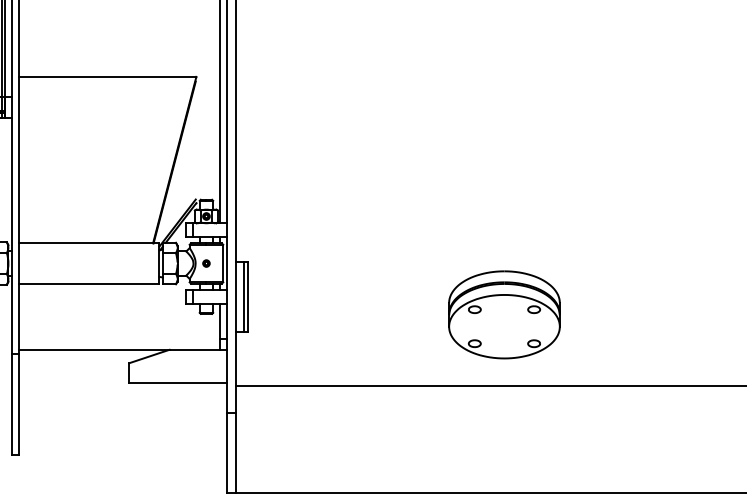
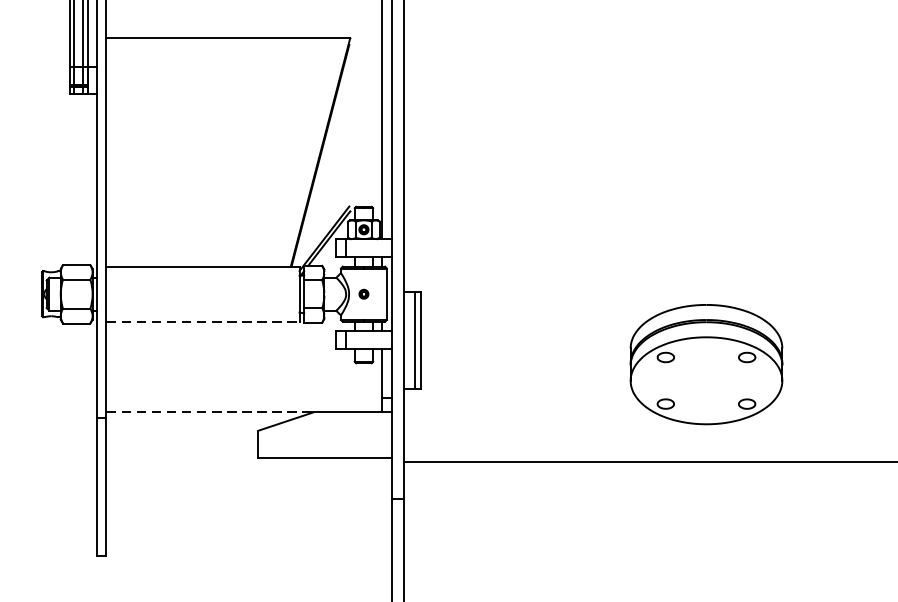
line: (89, 283) -> (203, 321), solid -> dashed
part: (504, 314) -> (706, 364), moved
line: (94, 349) -> (210, 412), solid -> dashed

